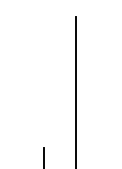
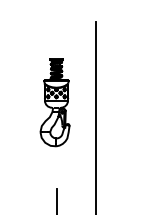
part: (42, 80) -> (54, 102), added

